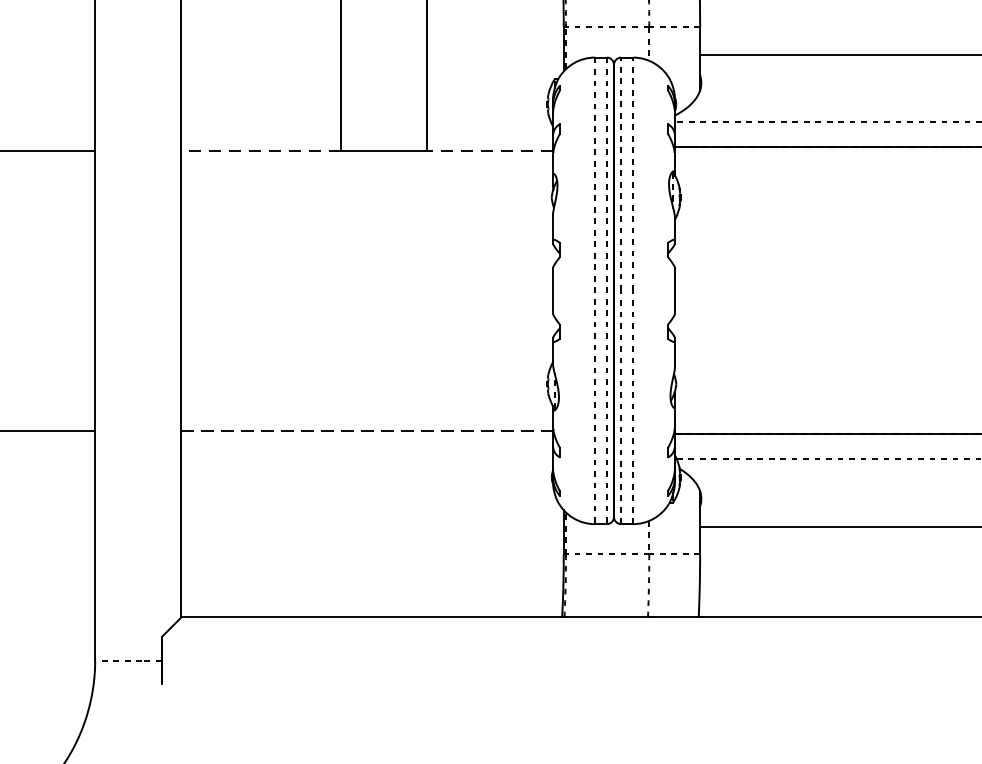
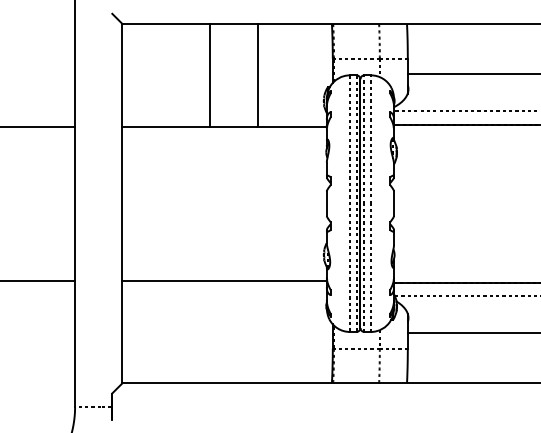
line: (261, 150) -> (166, 126), dashed -> solid
line: (490, 150) -> (292, 126), dashed -> solid
line: (368, 430) -> (225, 280), dashed -> solid

